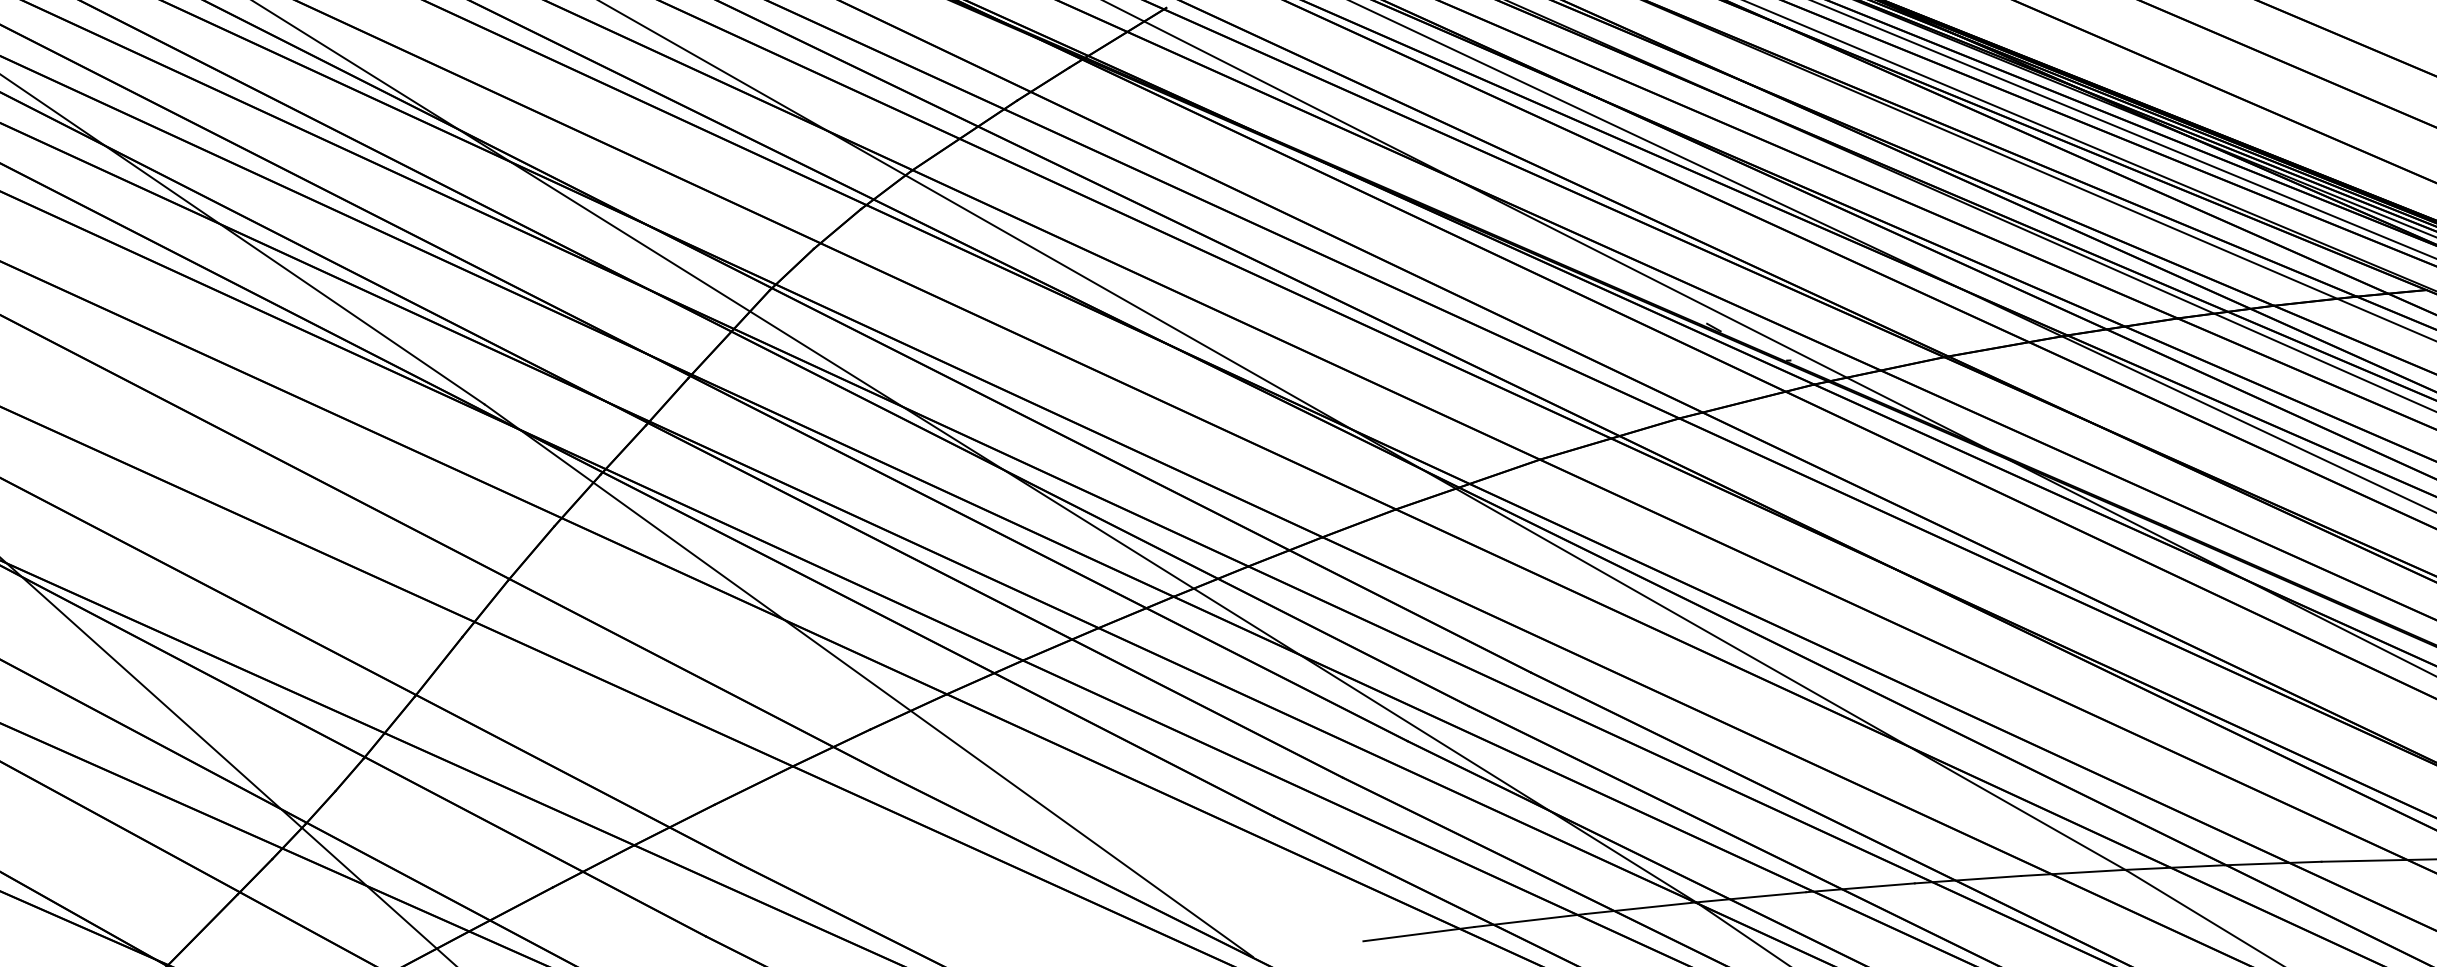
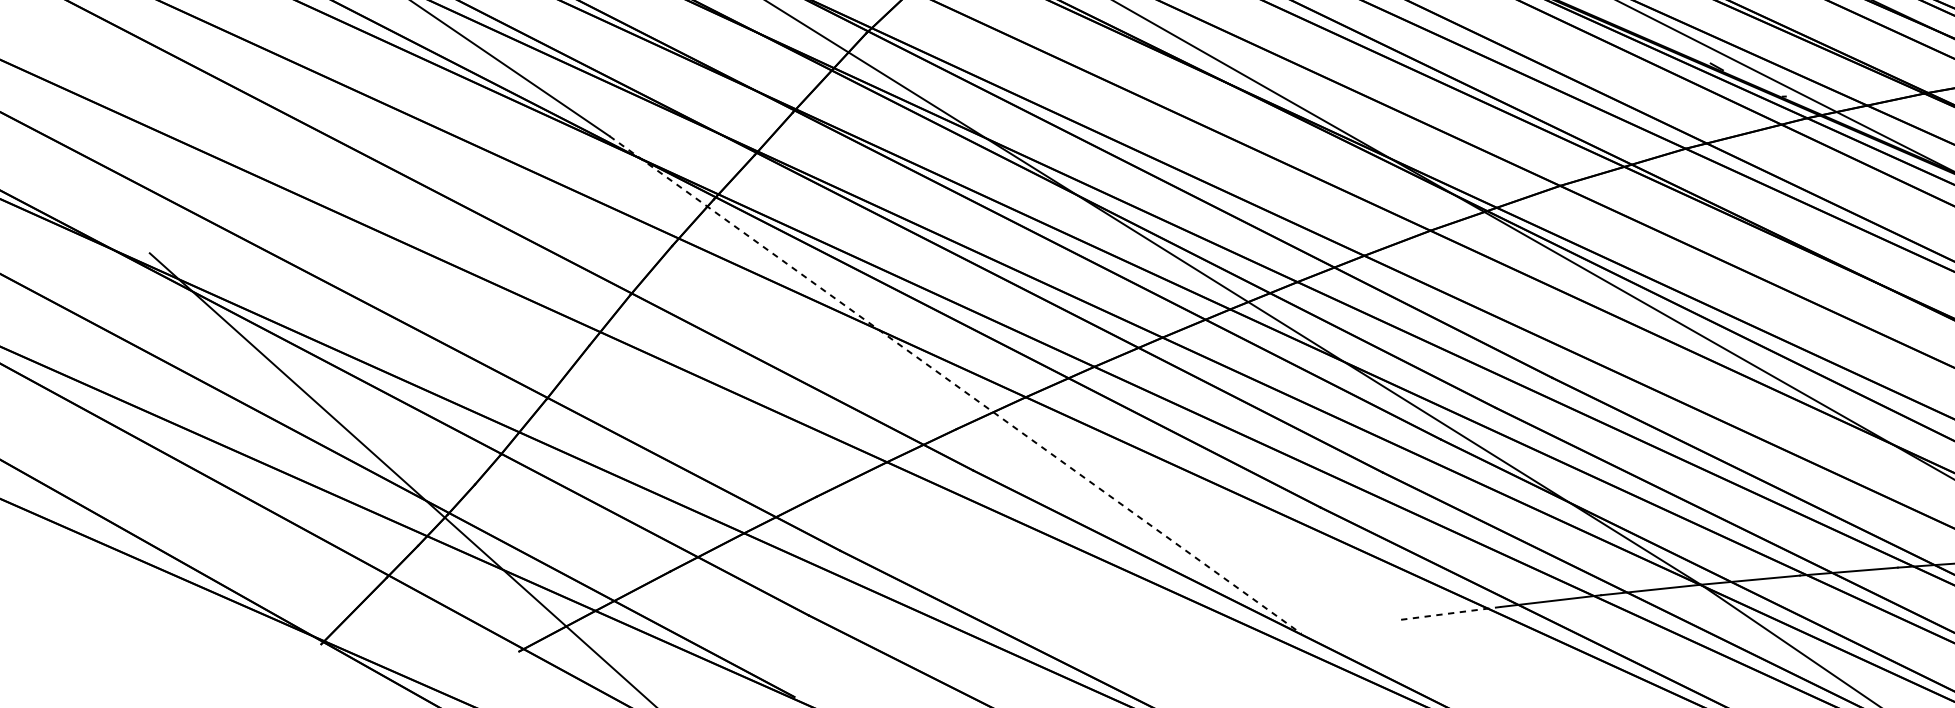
line: (869, 680) -> (956, 384), solid -> dashed
line: (1418, 934) -> (1450, 613), solid -> dashed

